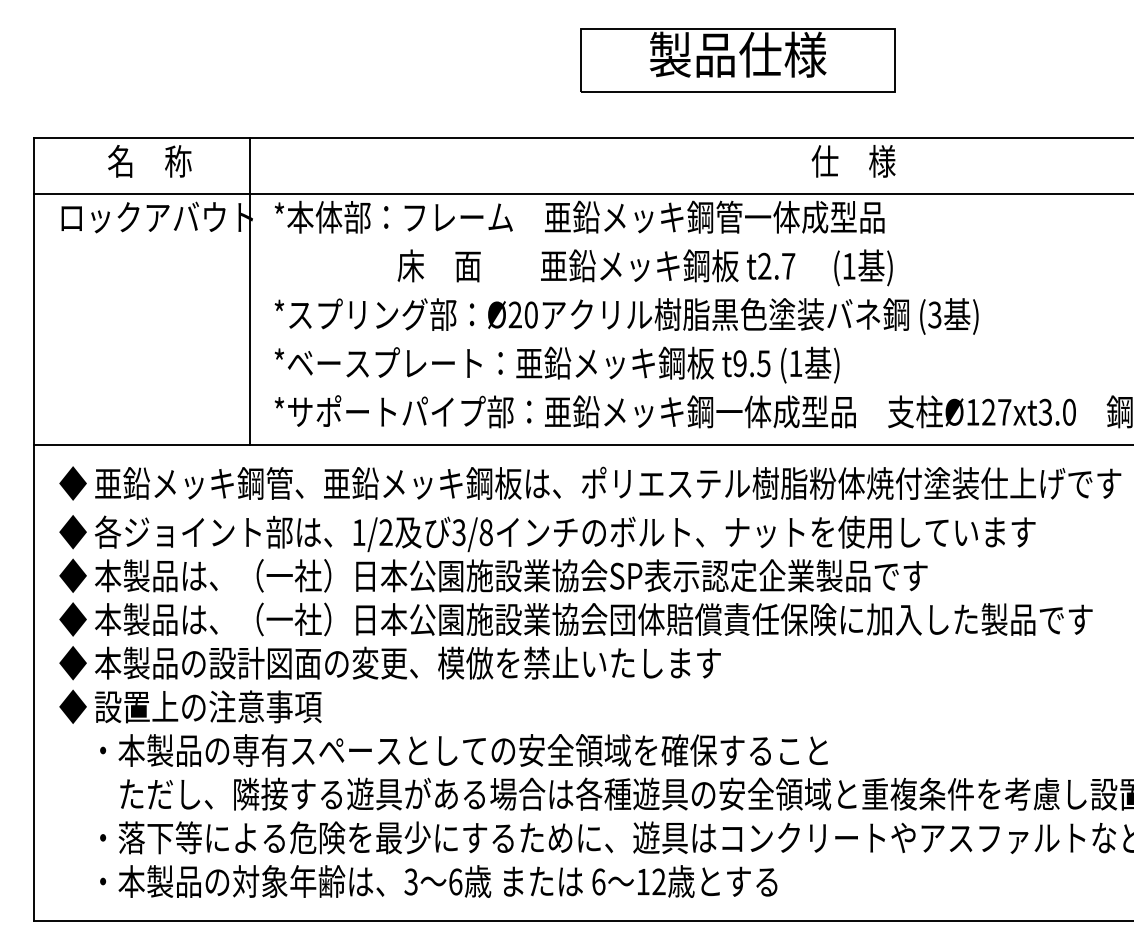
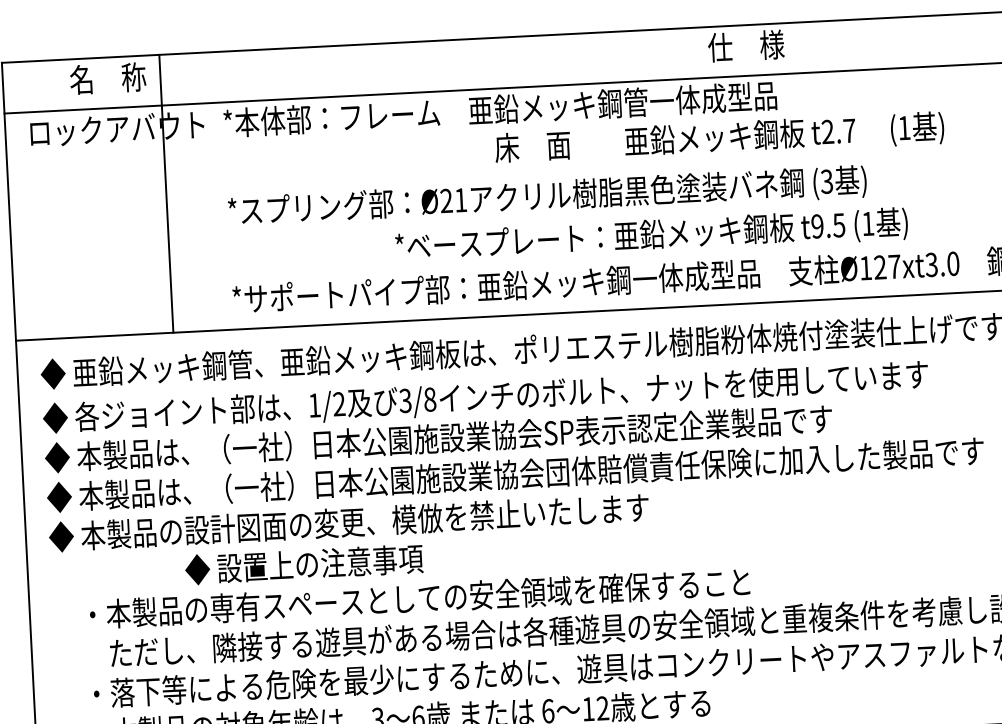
text: (644, 267) -> (718, 138), moved
line: (249, 291) -> (166, 193), moved
text: (530, 314) -> (460, 199), Ø20 -> Ø21
text: (556, 364) -> (651, 235), moved
text: (190, 706) -> (304, 564), moved

